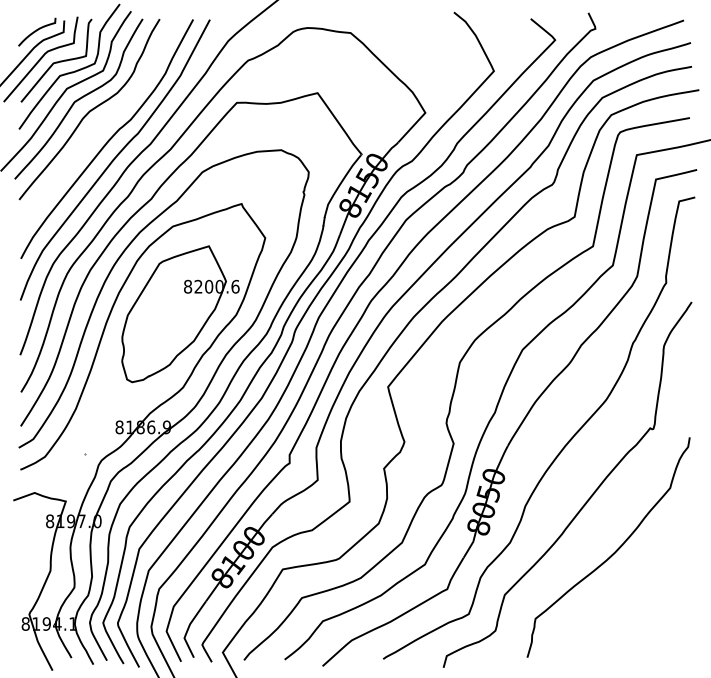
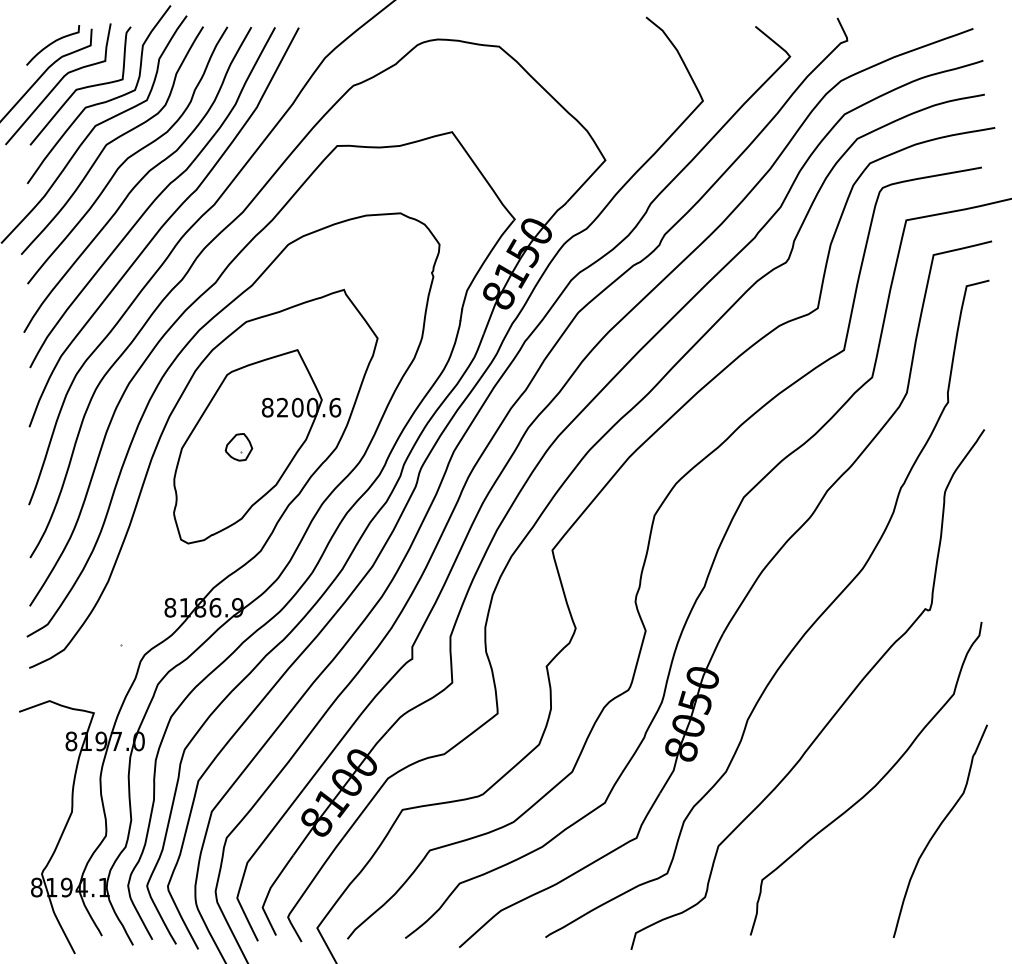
curve: (97, 127) -> (139, 180), added
part: (167, 314) -> (238, 447), added
curve: (659, 583) -> (938, 829), added

